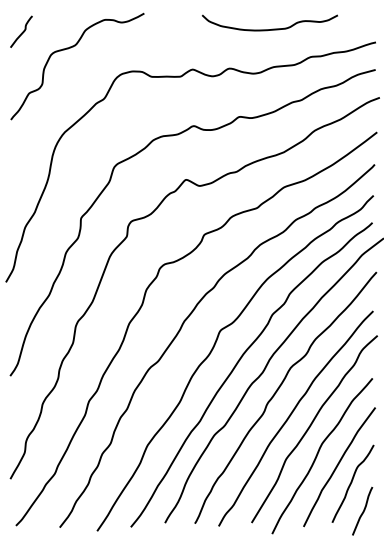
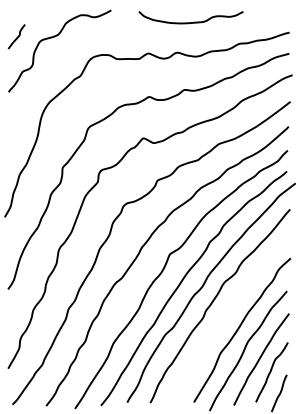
curve: (272, 28) -> (193, 21), moved
curve: (22, 31) -> (17, 36), moved
curve: (291, 415) -> (224, 319), removed

